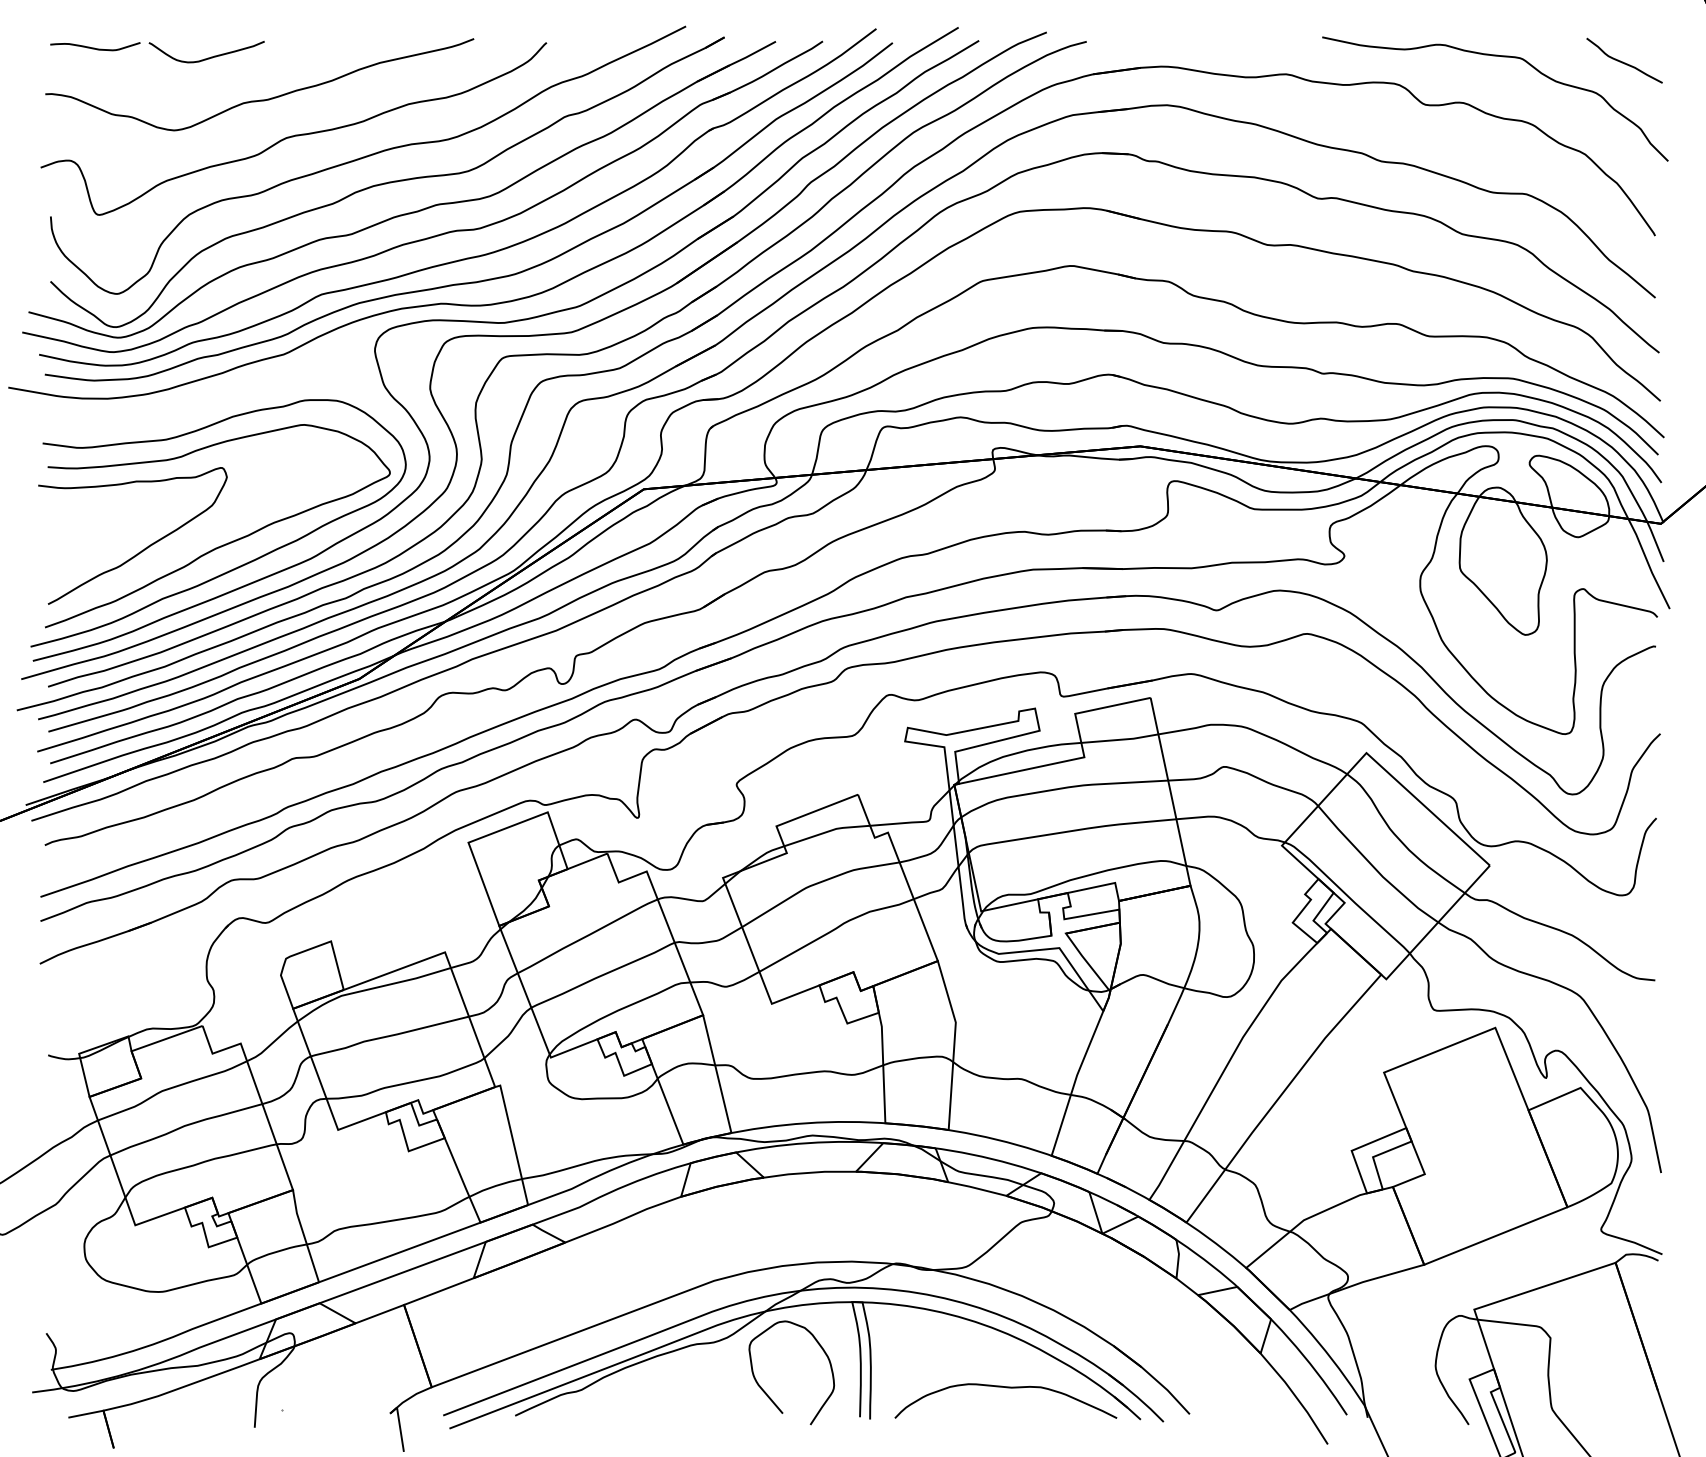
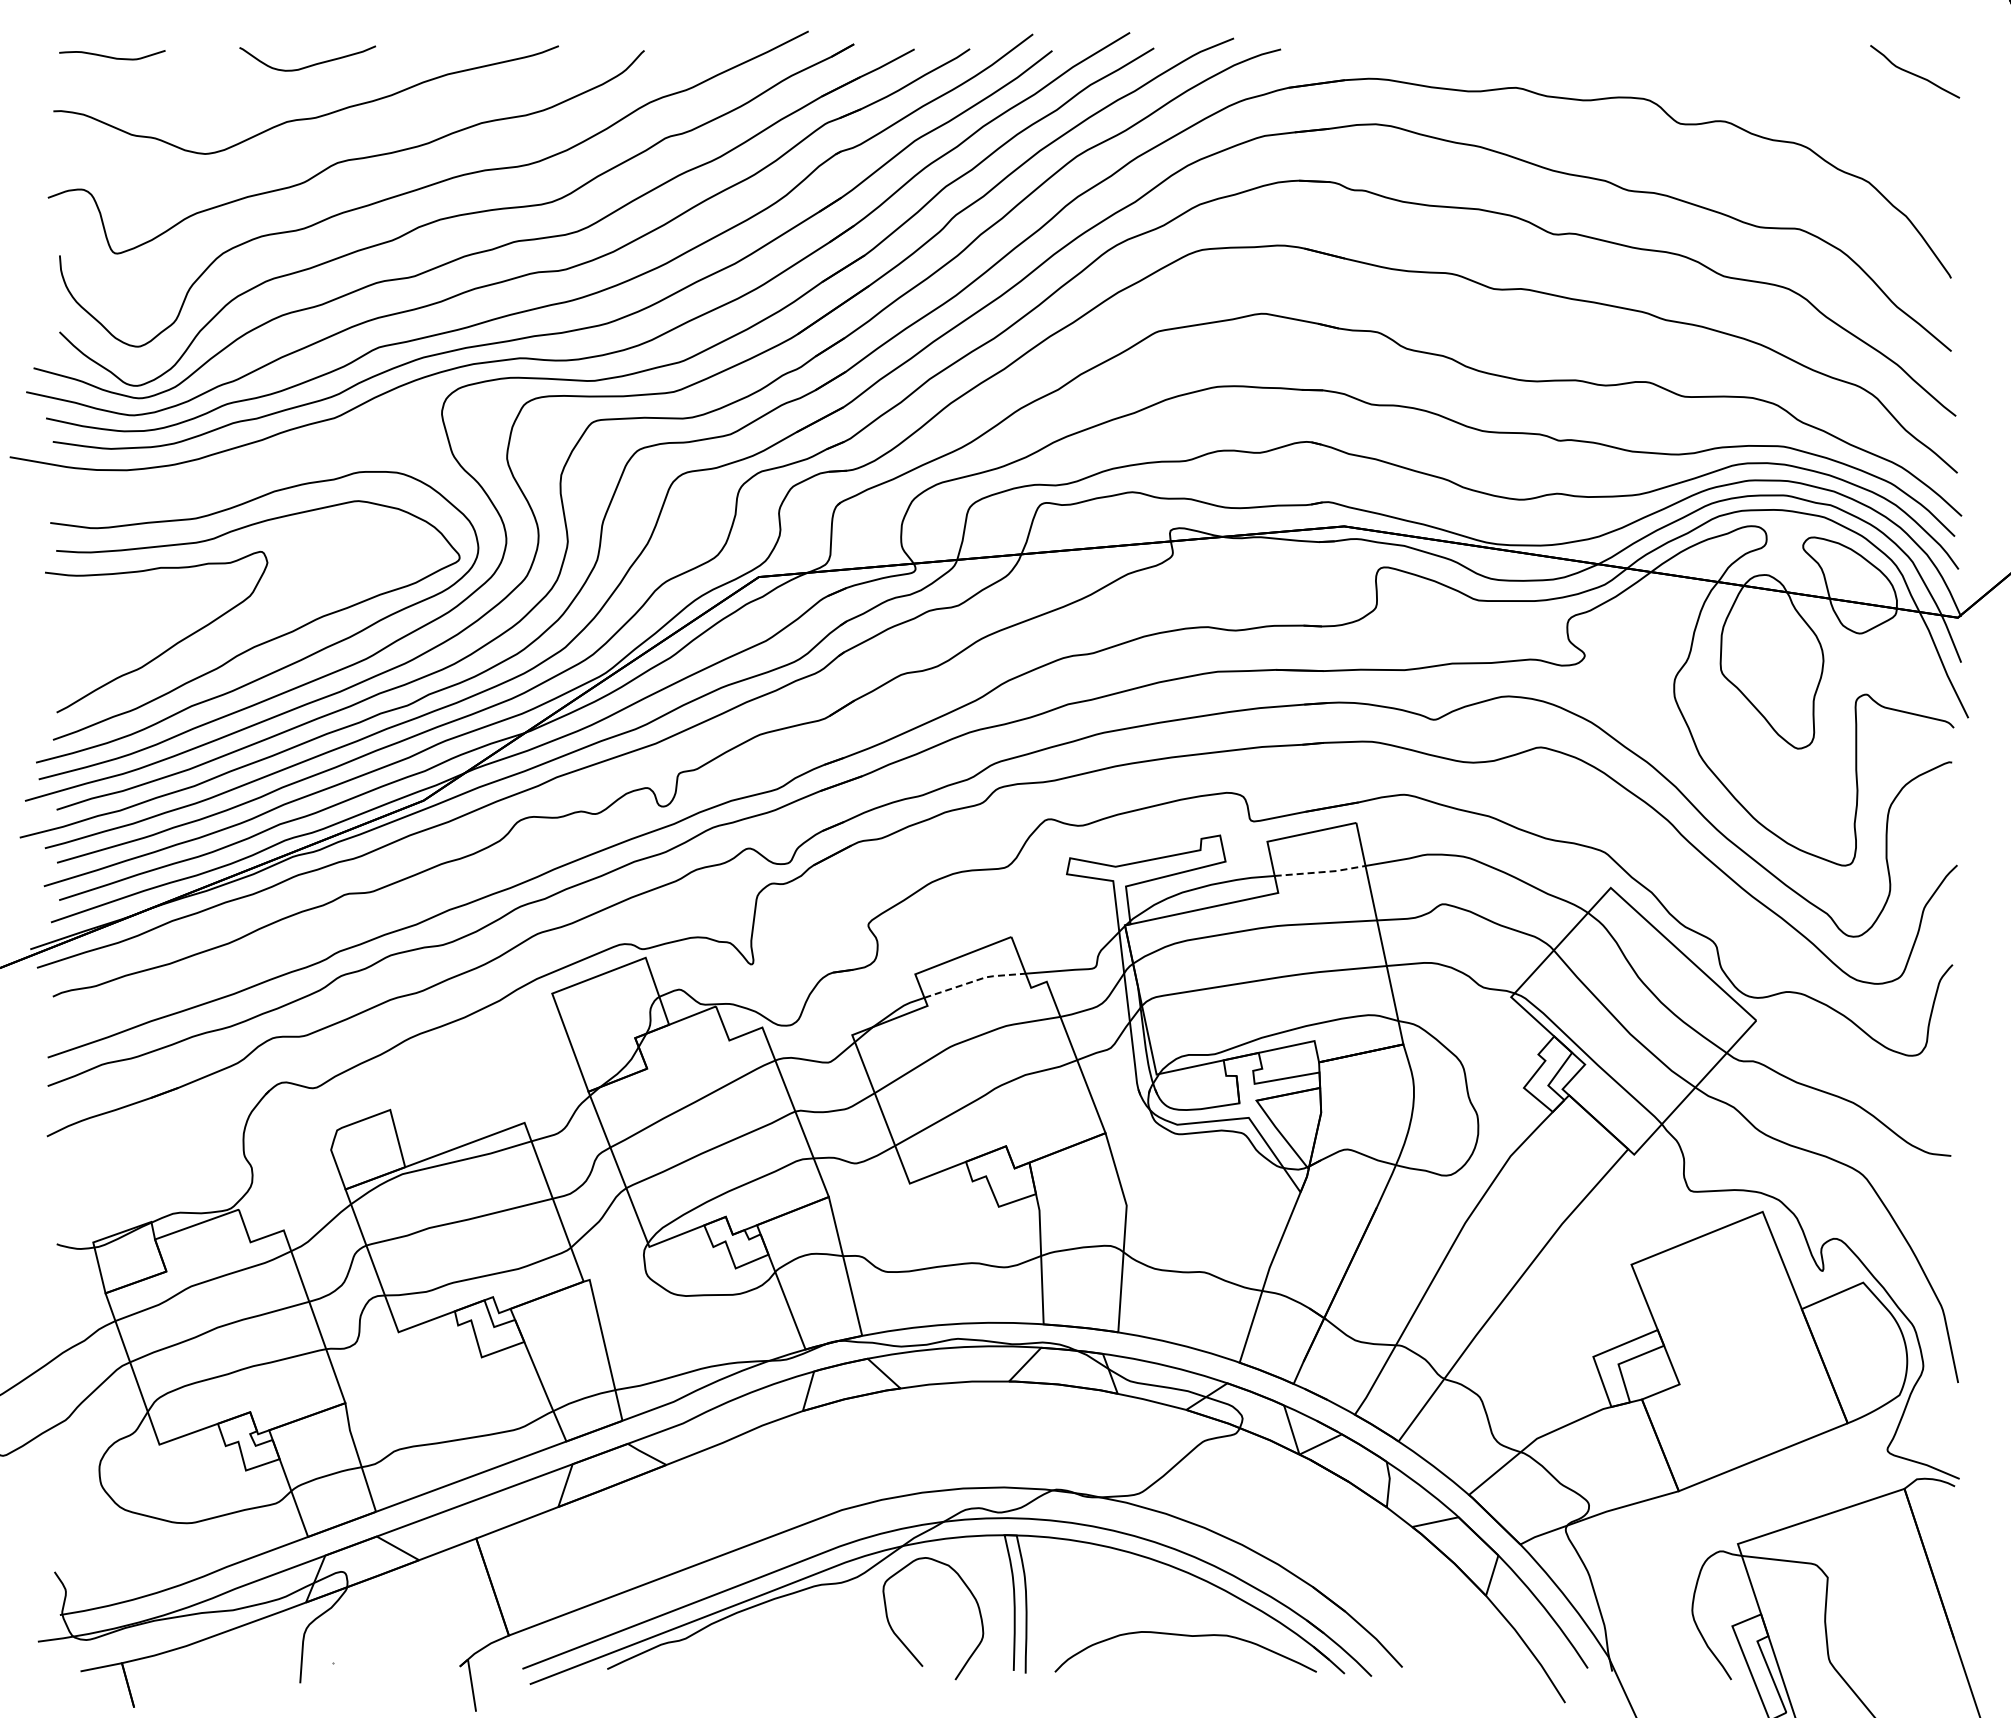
curve: (207, 57) -> (308, 65), moved
curve: (1499, 57) -> (1767, 67), removed
line: (1121, 739) -> (1321, 872), solid -> dashed
line: (827, 831) -> (975, 980), solid -> dashed

